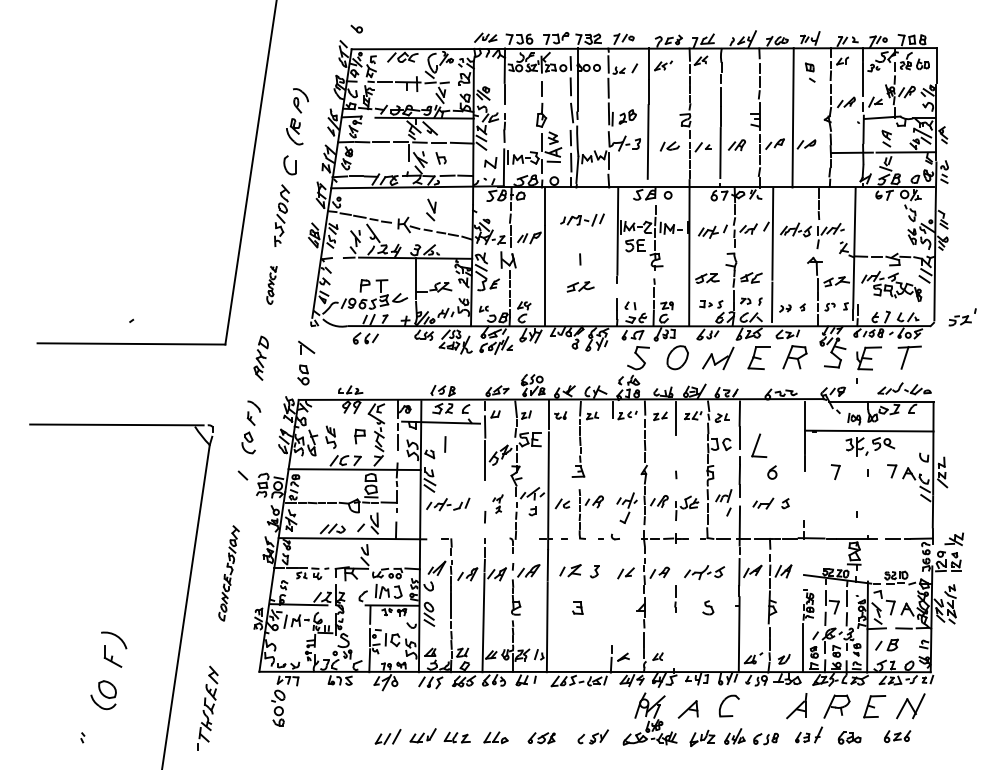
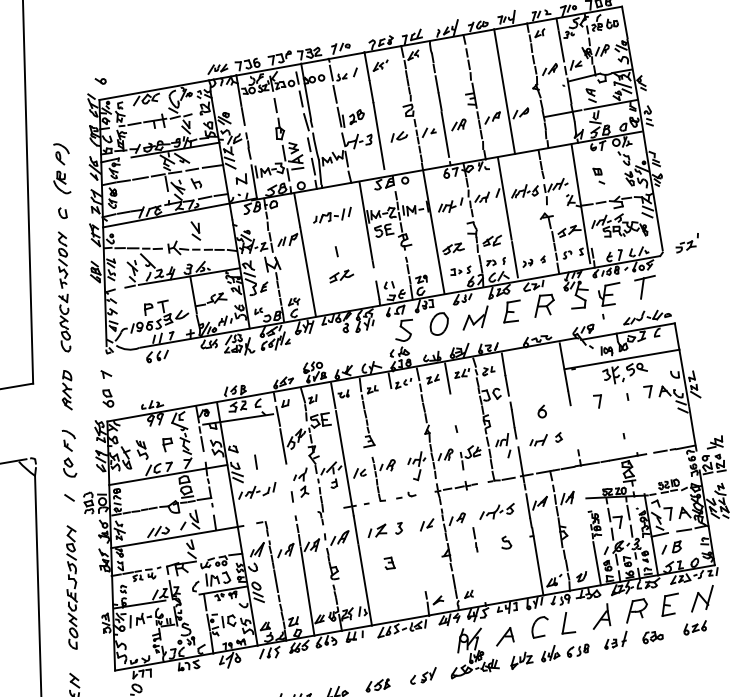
part: (810, 72) -> (599, 176), moved
part: (289, 164) -> (62, 212), size x0.62
part: (271, 285) -> (65, 323), size x1.67
part: (306, 347) -> (106, 373), size x0.62
line: (445, 444) -> (256, 462), moved
part: (759, 445) -> (567, 622), moved
part: (497, 503) -> (301, 482), size x1.67
part: (228, 573) -> (72, 587), size x1.43

